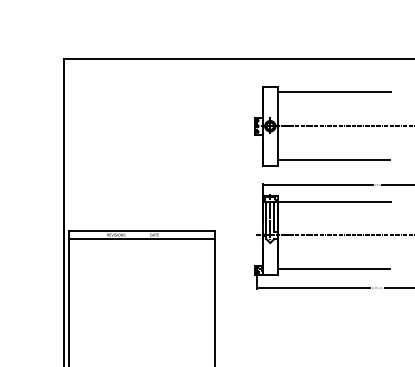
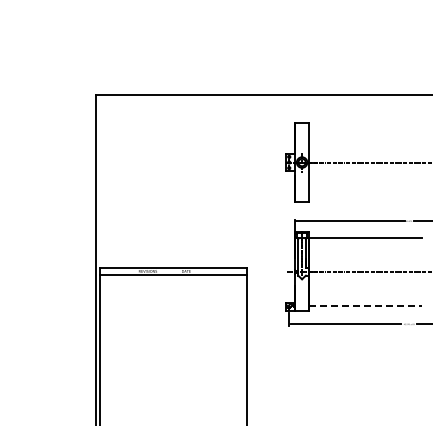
line: (333, 92) -> (365, 128), removed
line: (333, 160) -> (365, 196), removed
line: (334, 269) -> (366, 305), solid -> dashed

